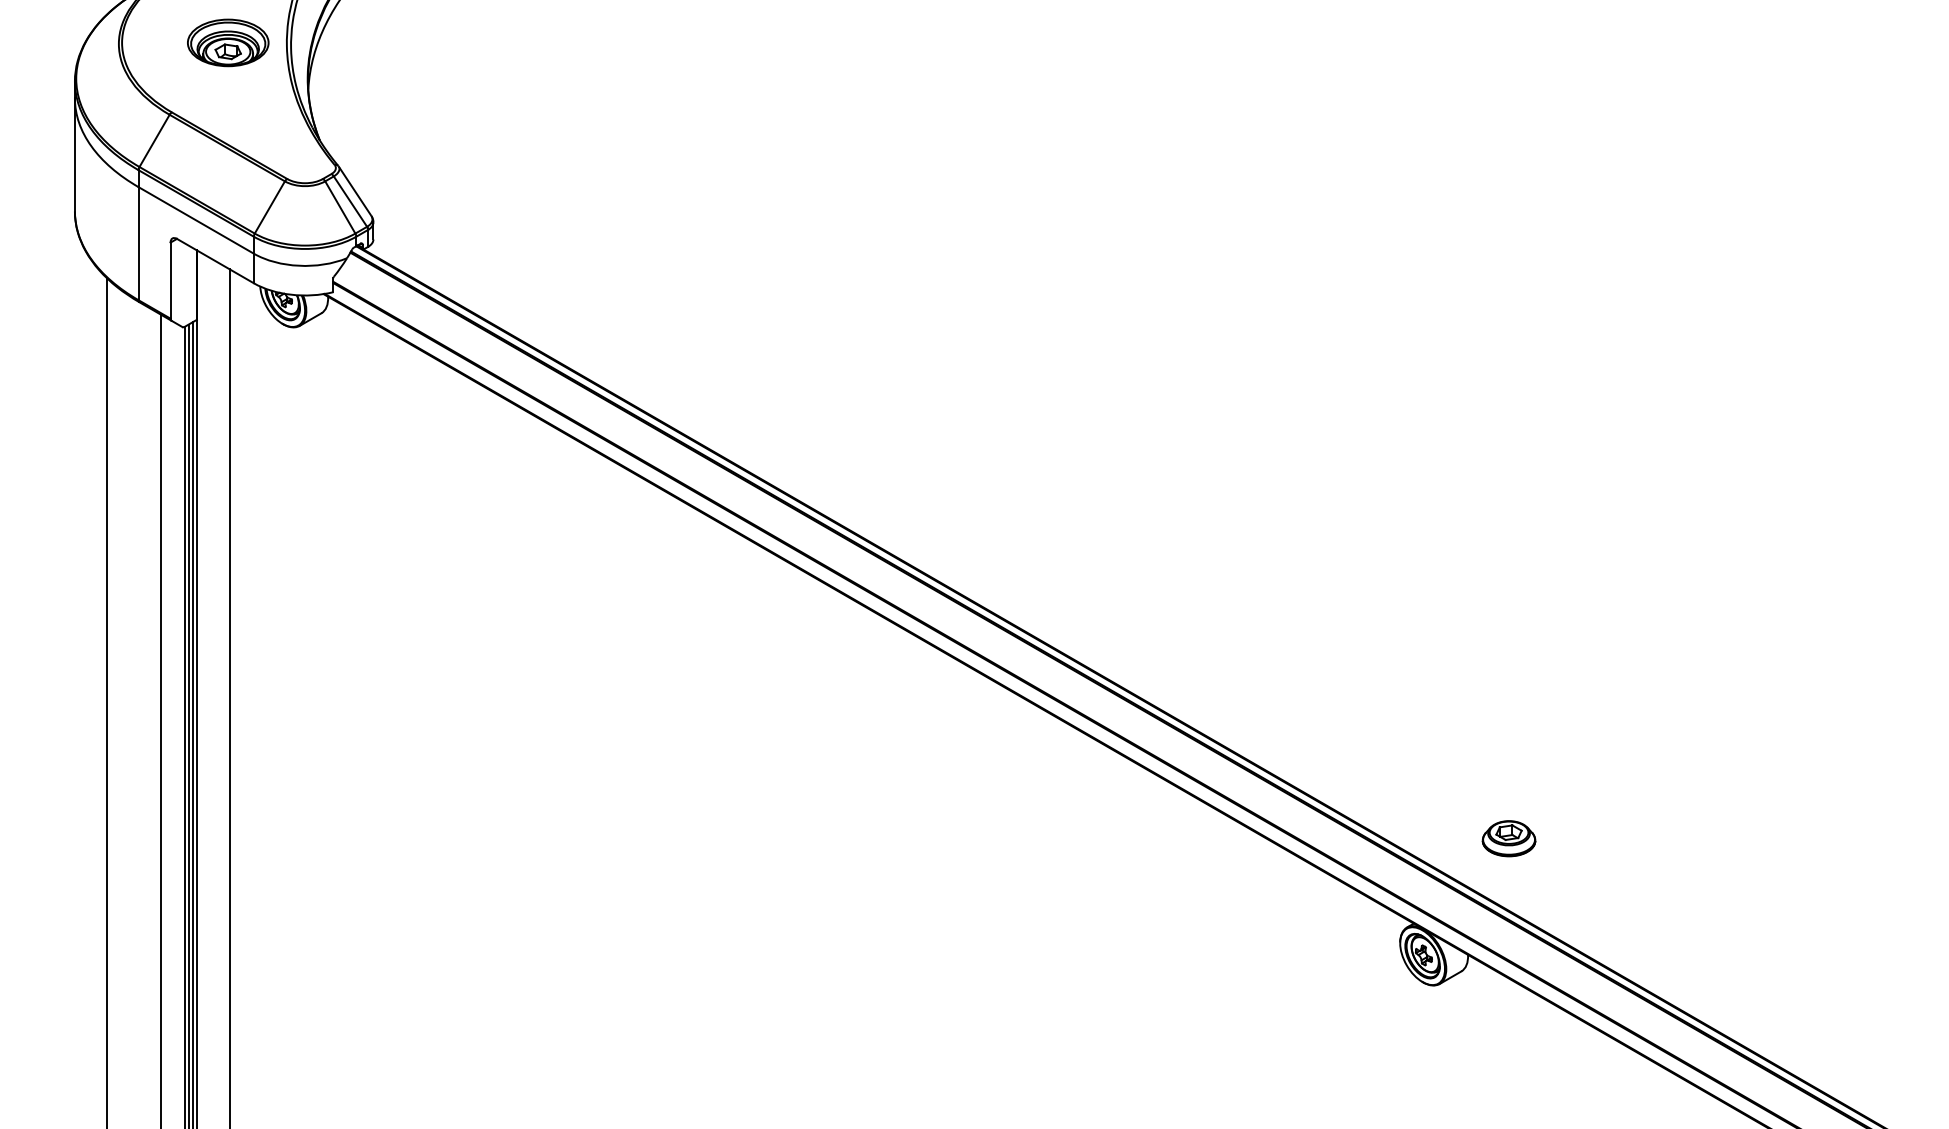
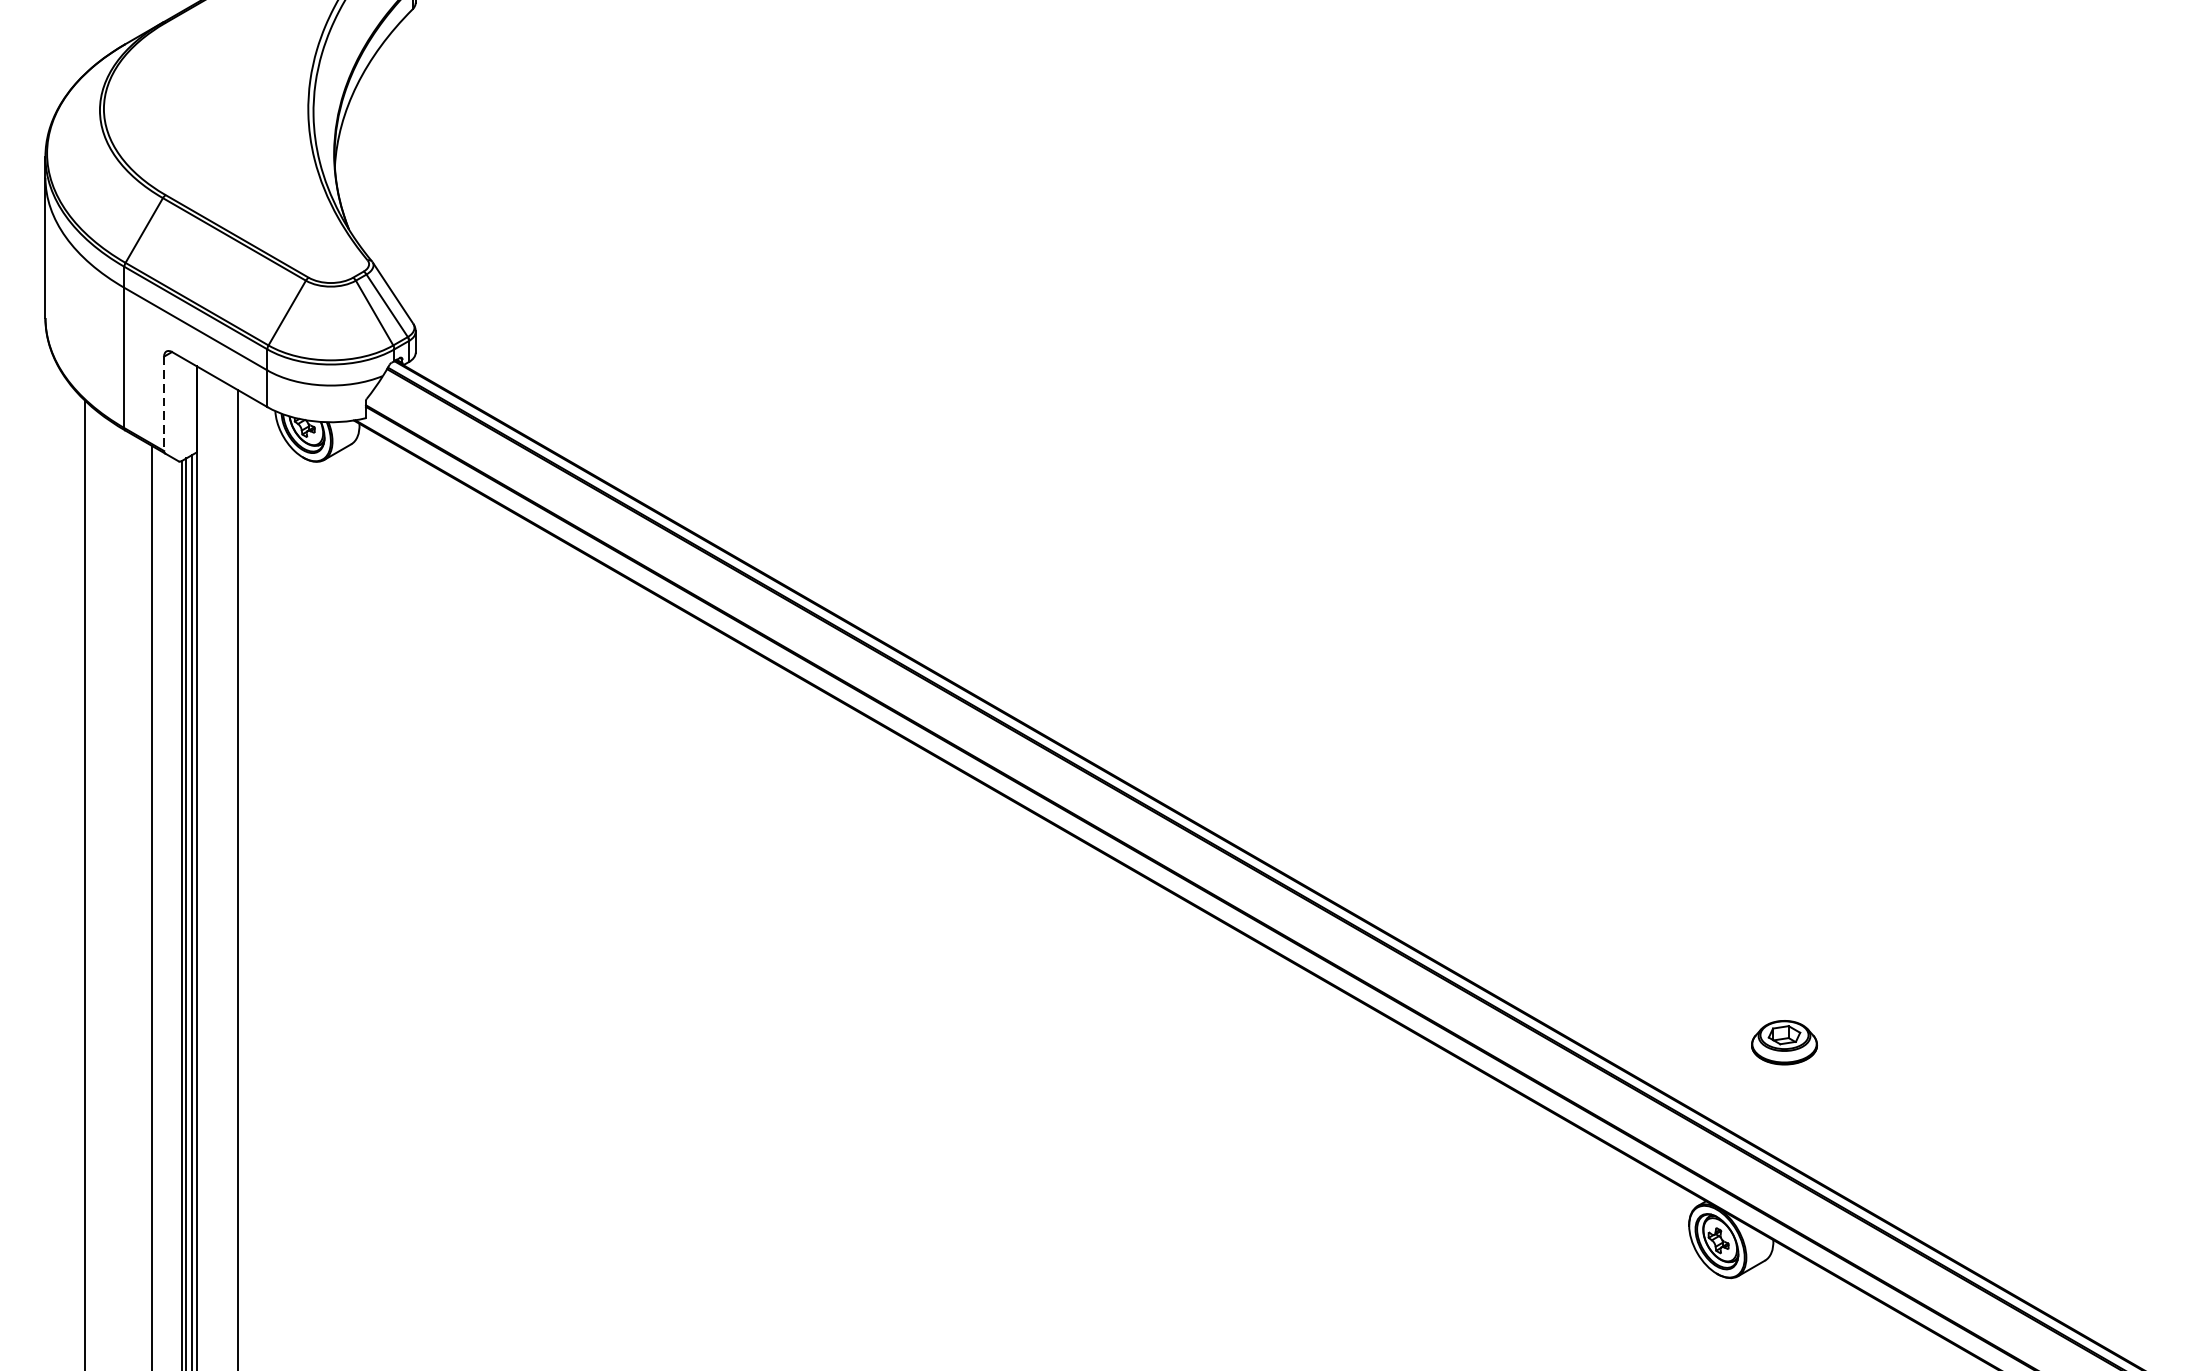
part: (228, 42) -> (235, 108), removed
line: (170, 281) -> (163, 404), solid -> dashed
part: (1508, 838) -> (1783, 1042), moved

